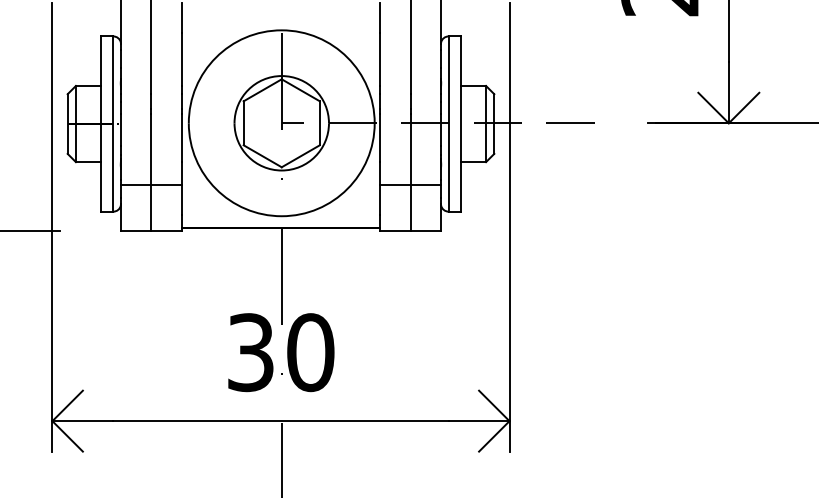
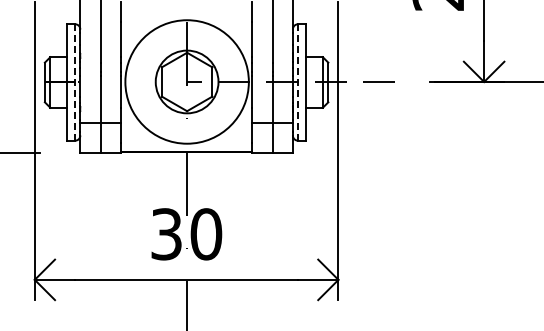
line: (113, 122) -> (75, 81), solid -> dashed
line: (447, 124) -> (297, 82), solid -> dashed

